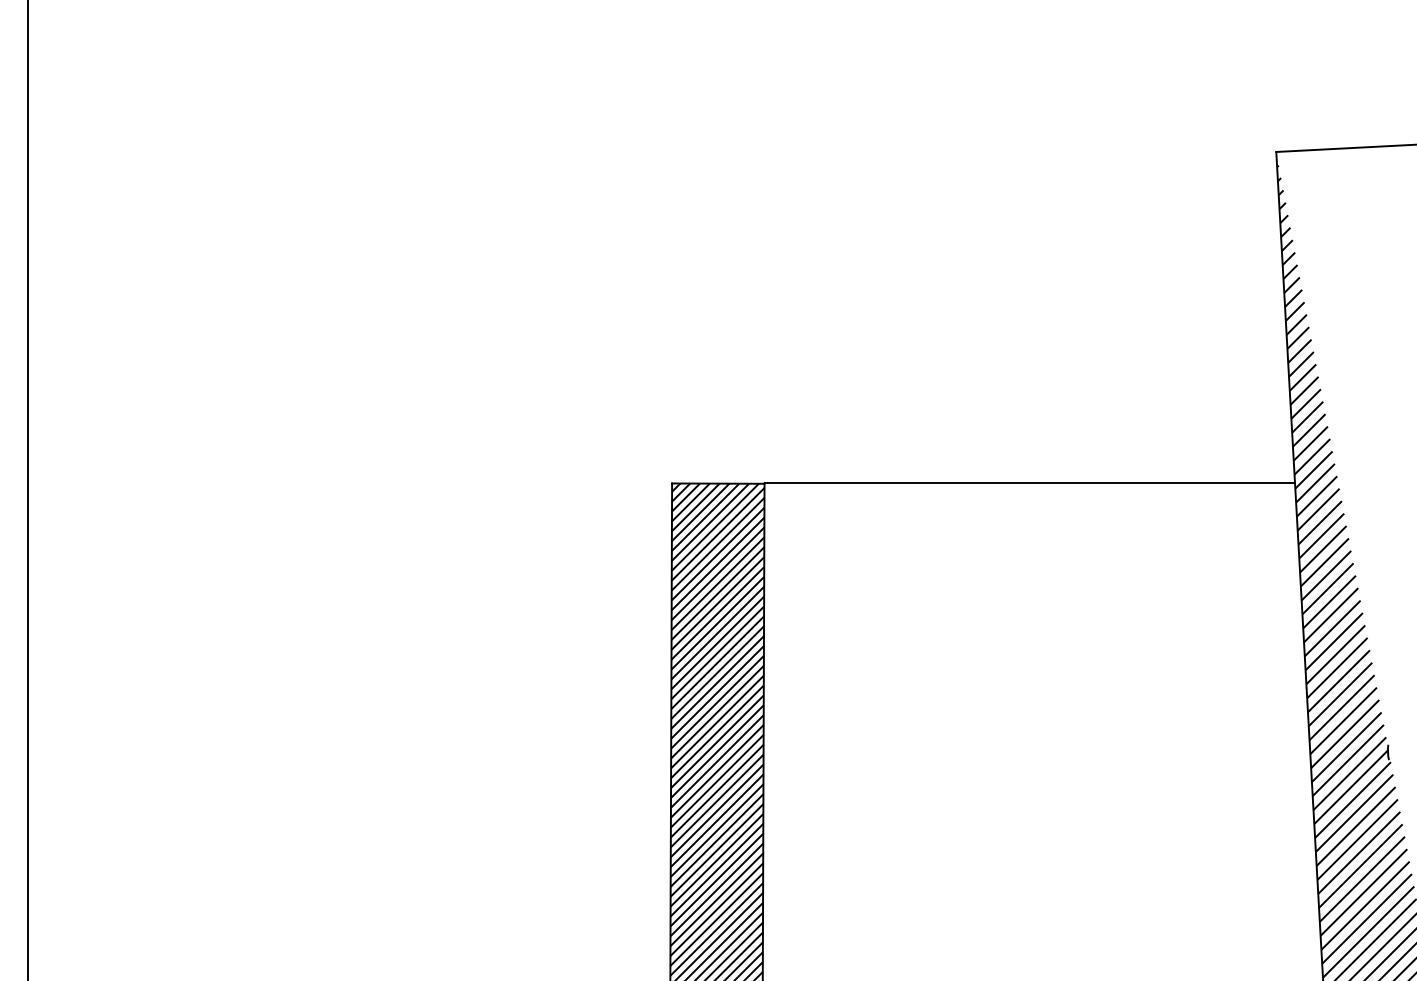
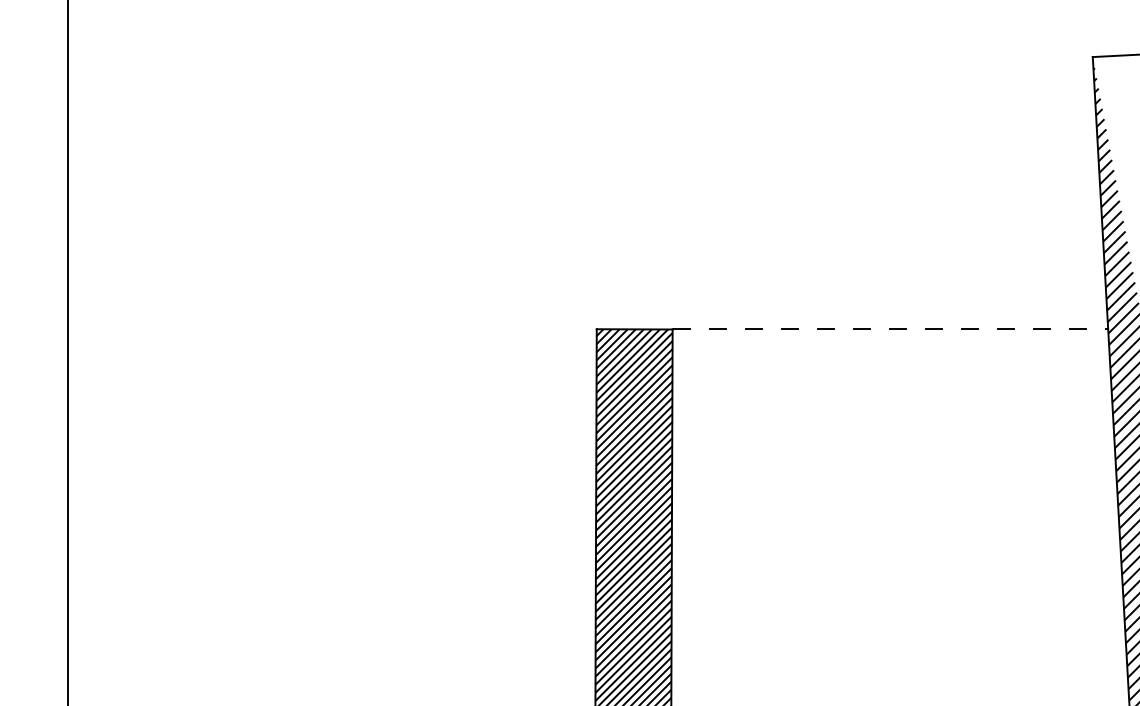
line: (1030, 483) -> (891, 329), solid -> dashed

